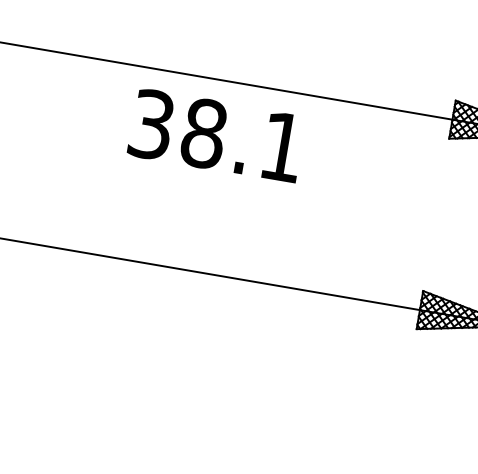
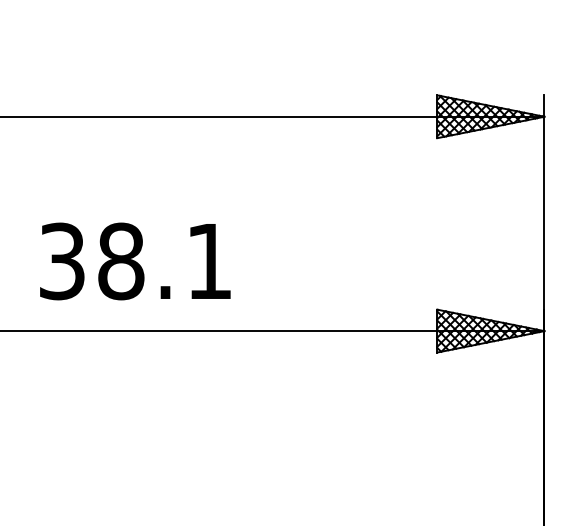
text: (216, 135) -> (135, 261), moved

